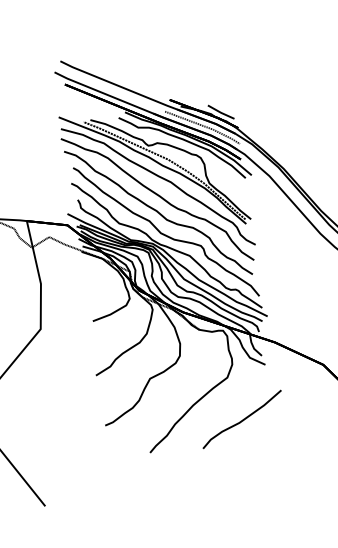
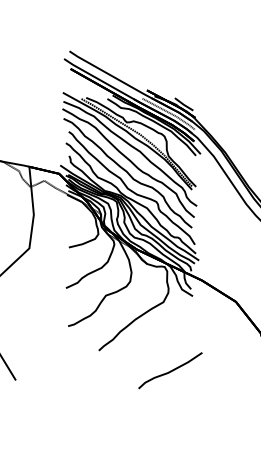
curve: (242, 419) -> (170, 370), moved

